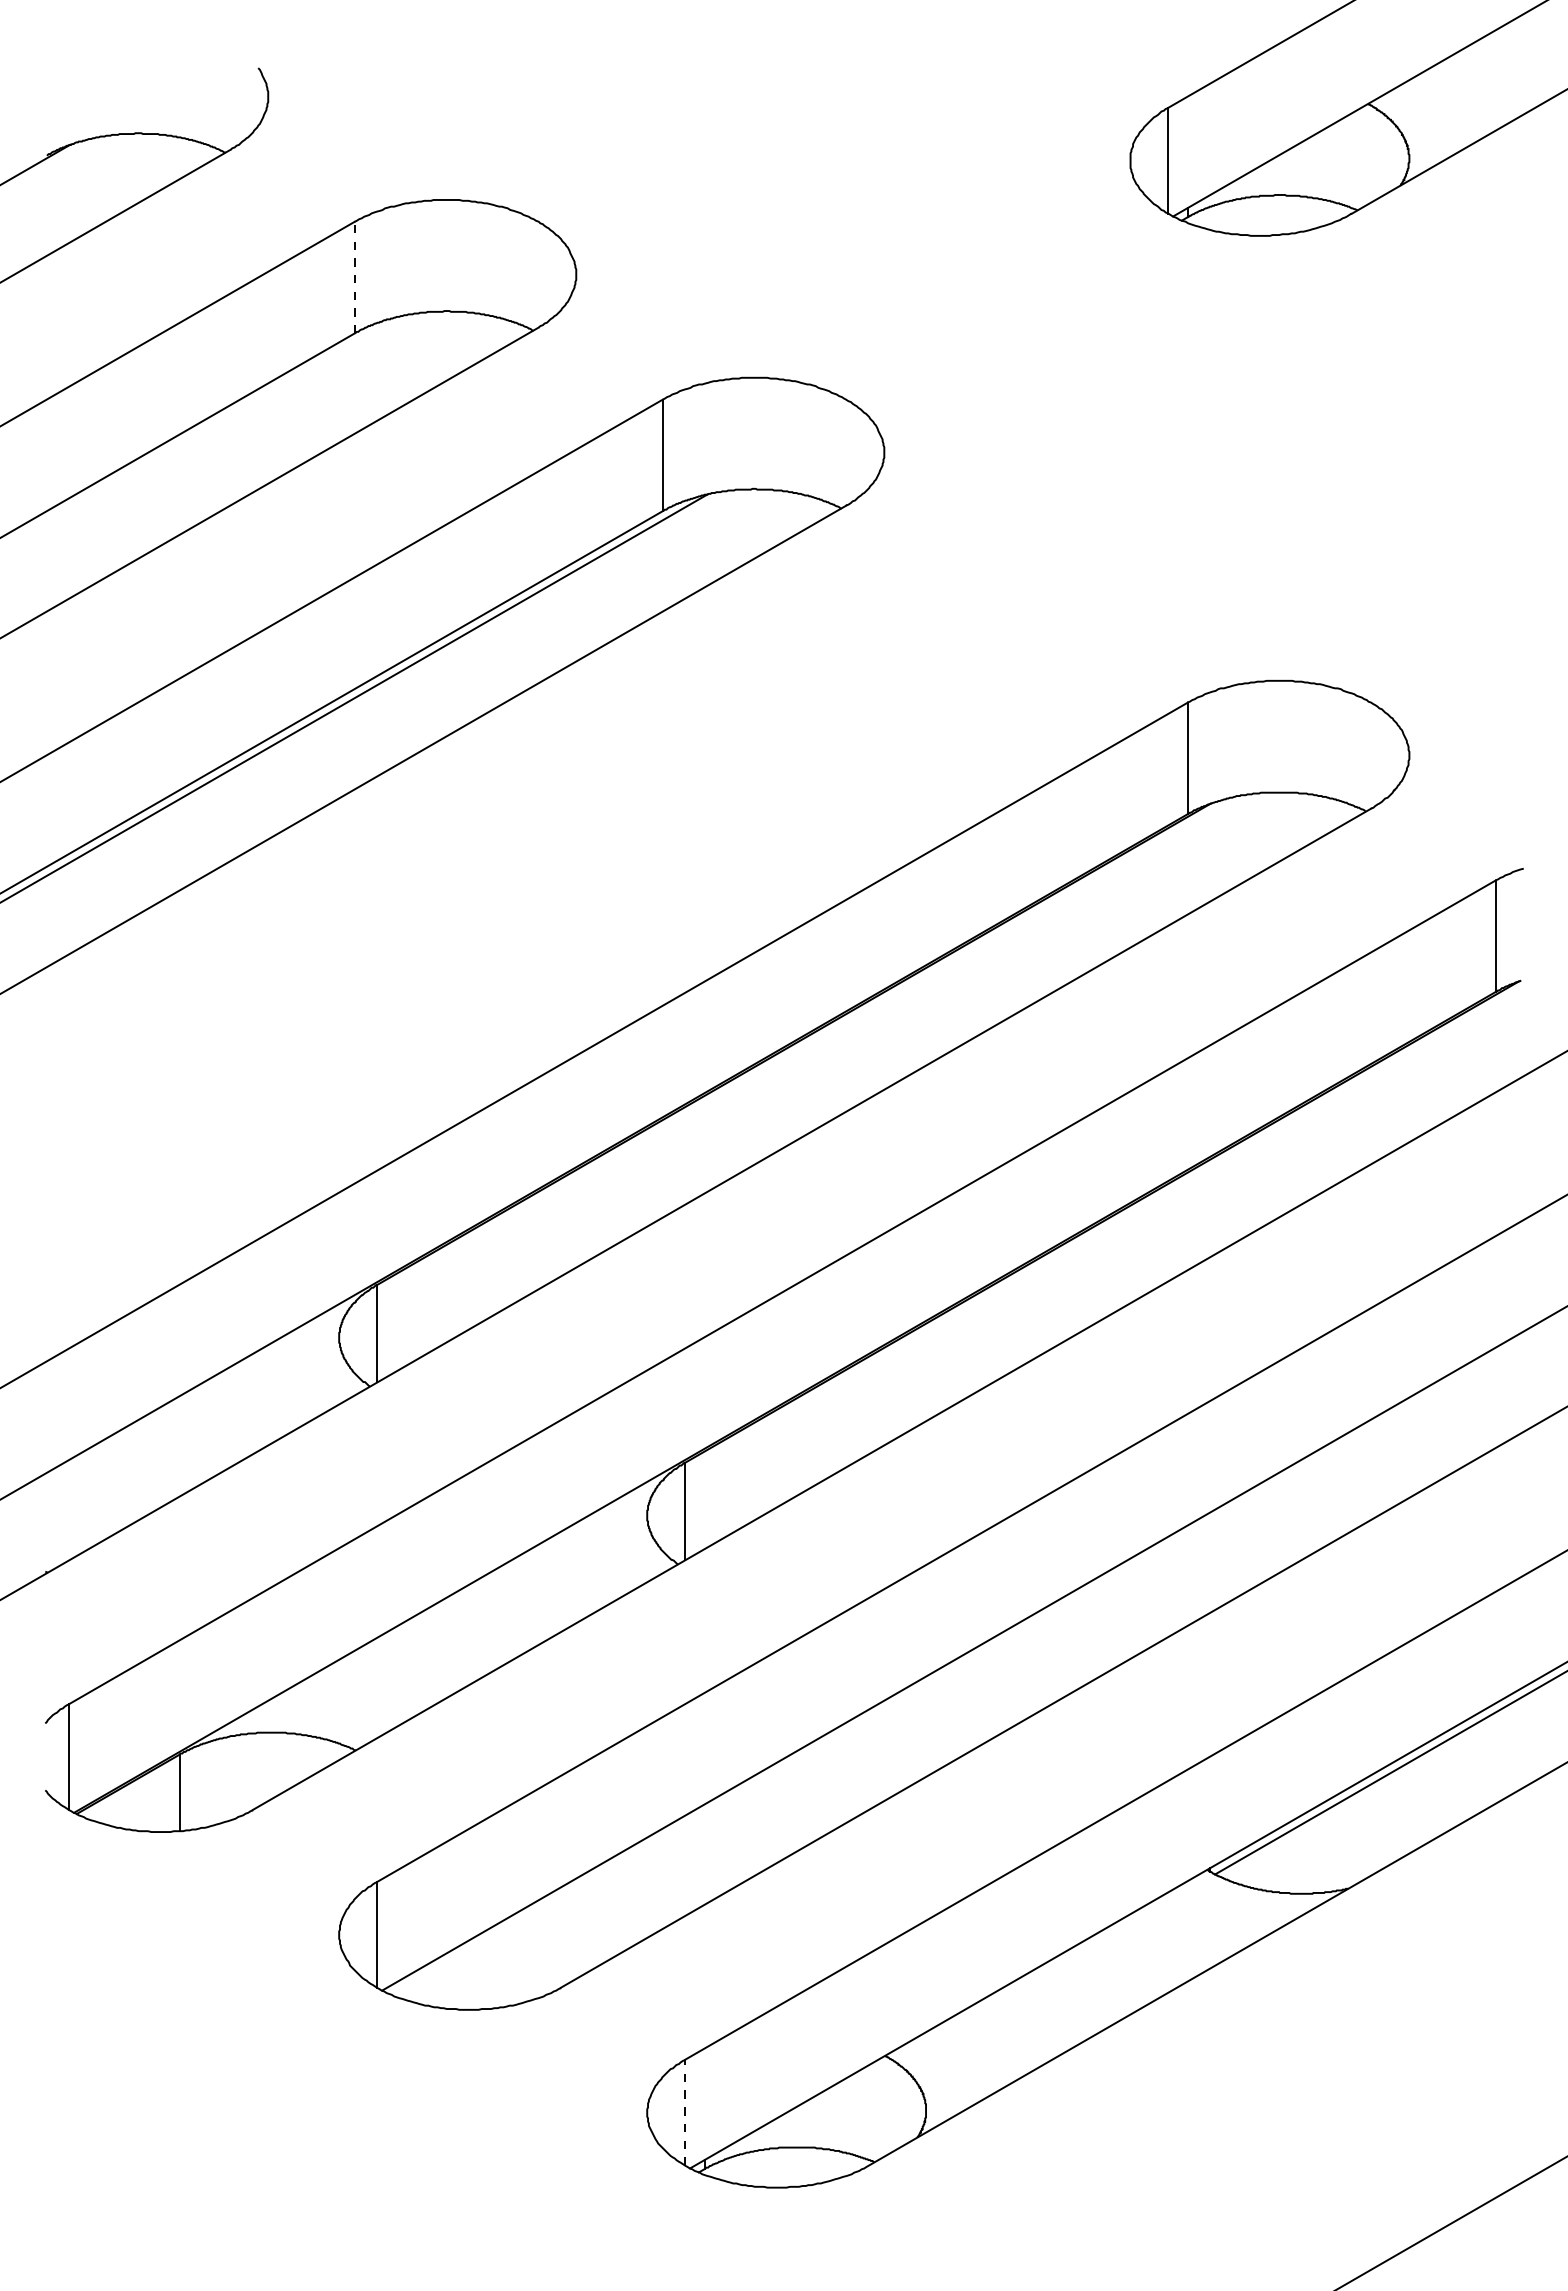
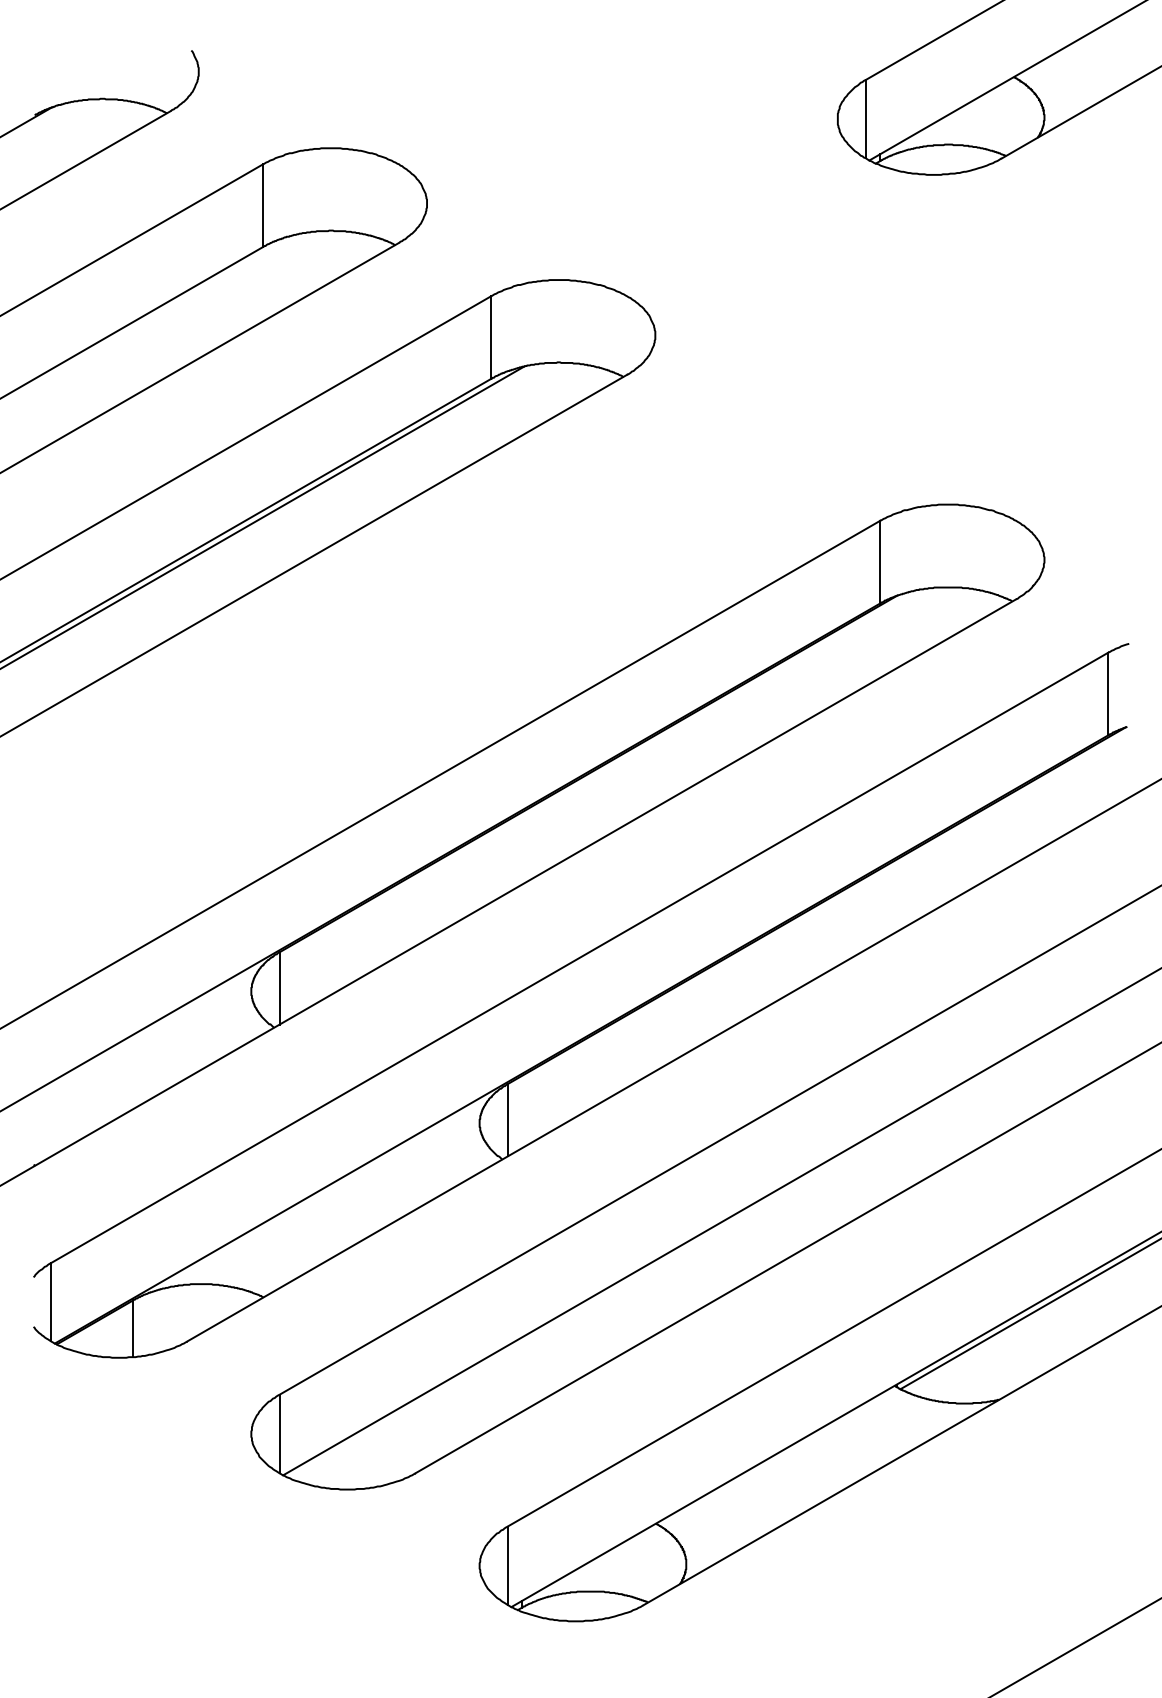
line: (354, 277) -> (262, 205), dashed -> solid
line: (685, 2112) -> (508, 1565), dashed -> solid

